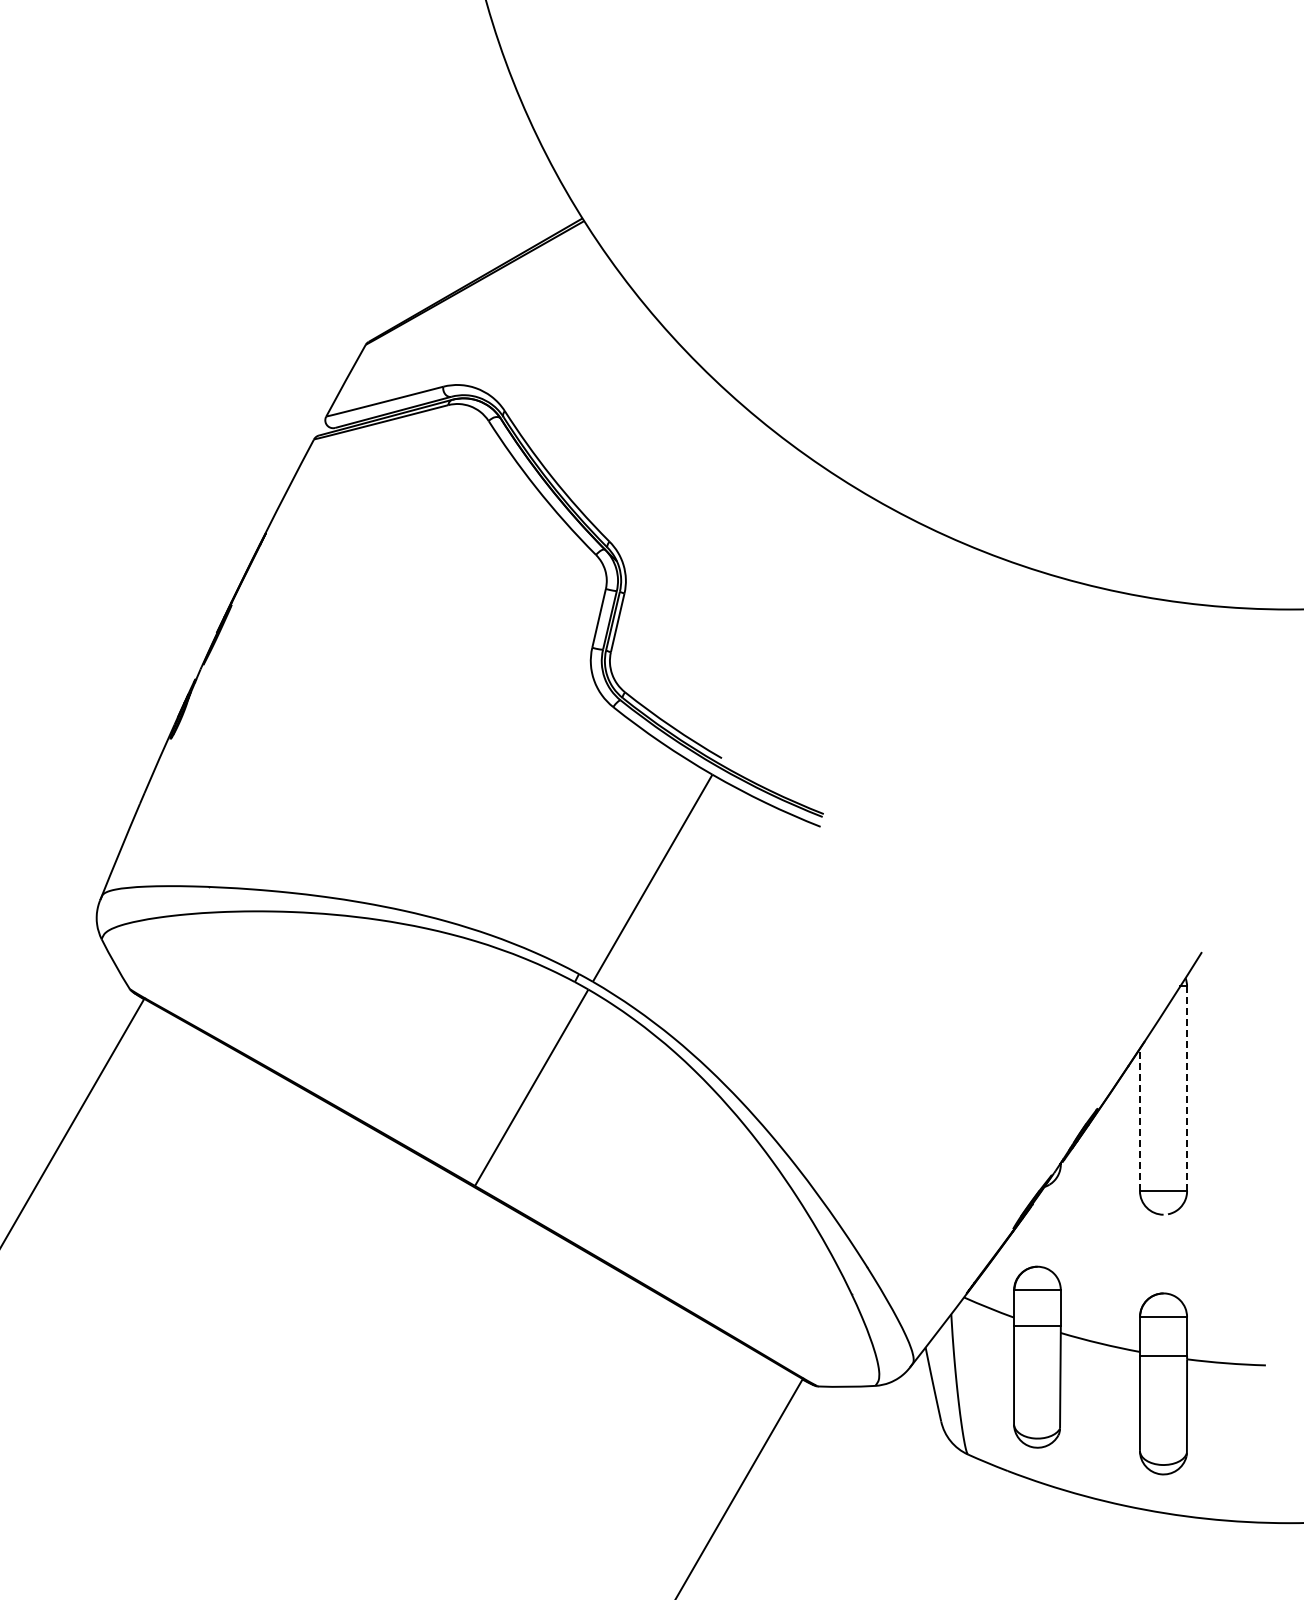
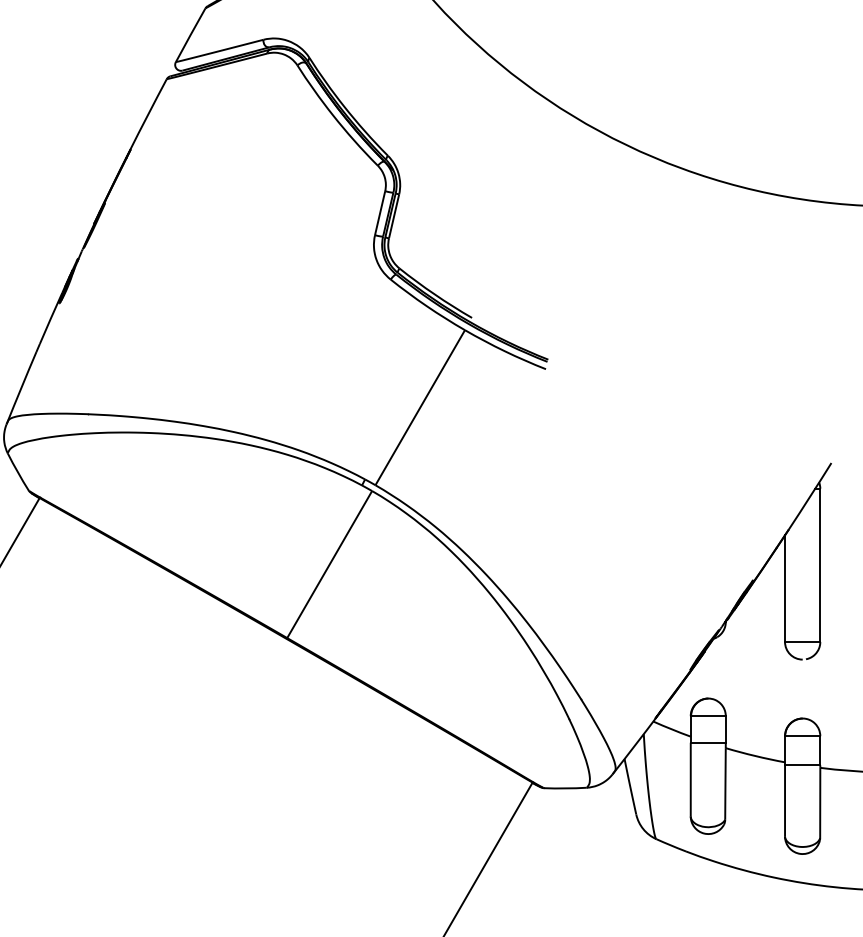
line: (1187, 1088) -> (820, 565), dashed -> solid
line: (1139, 1119) -> (784, 588), dashed -> solid

